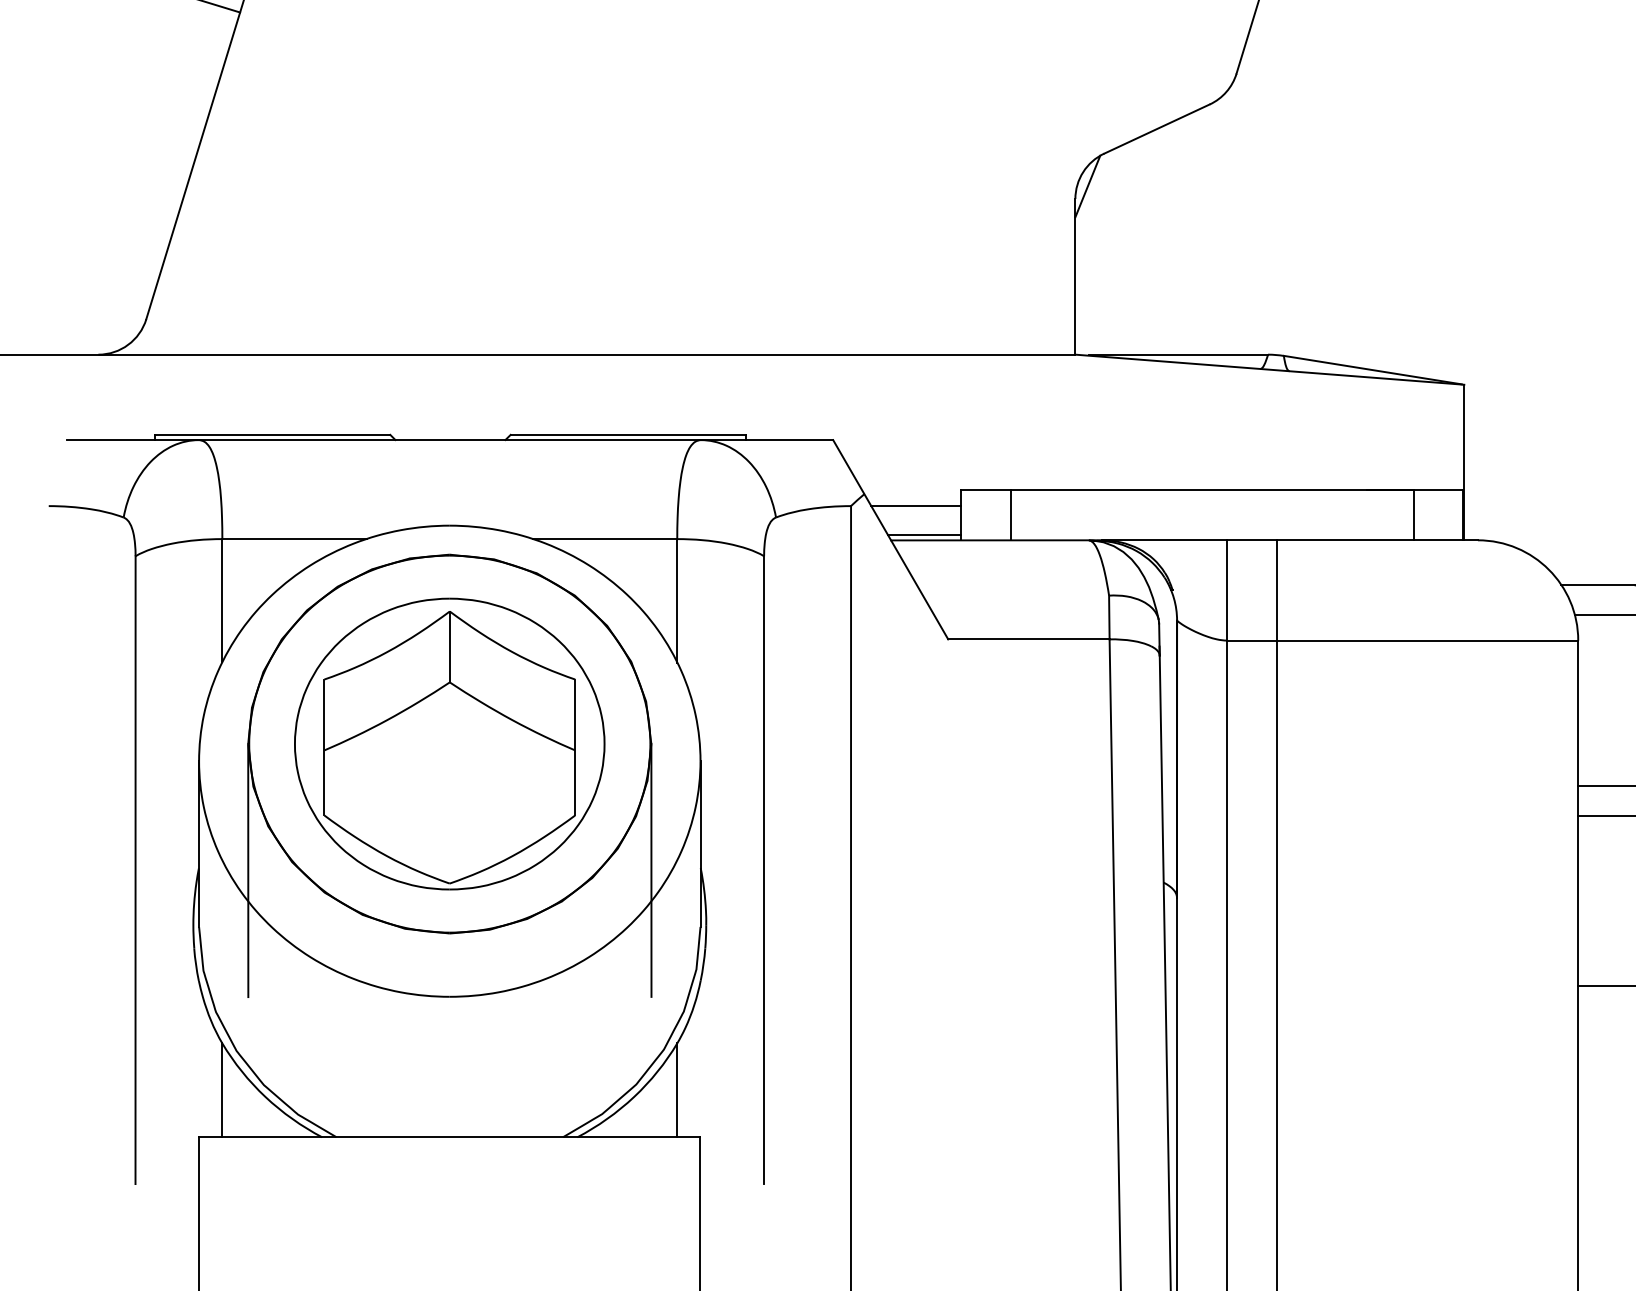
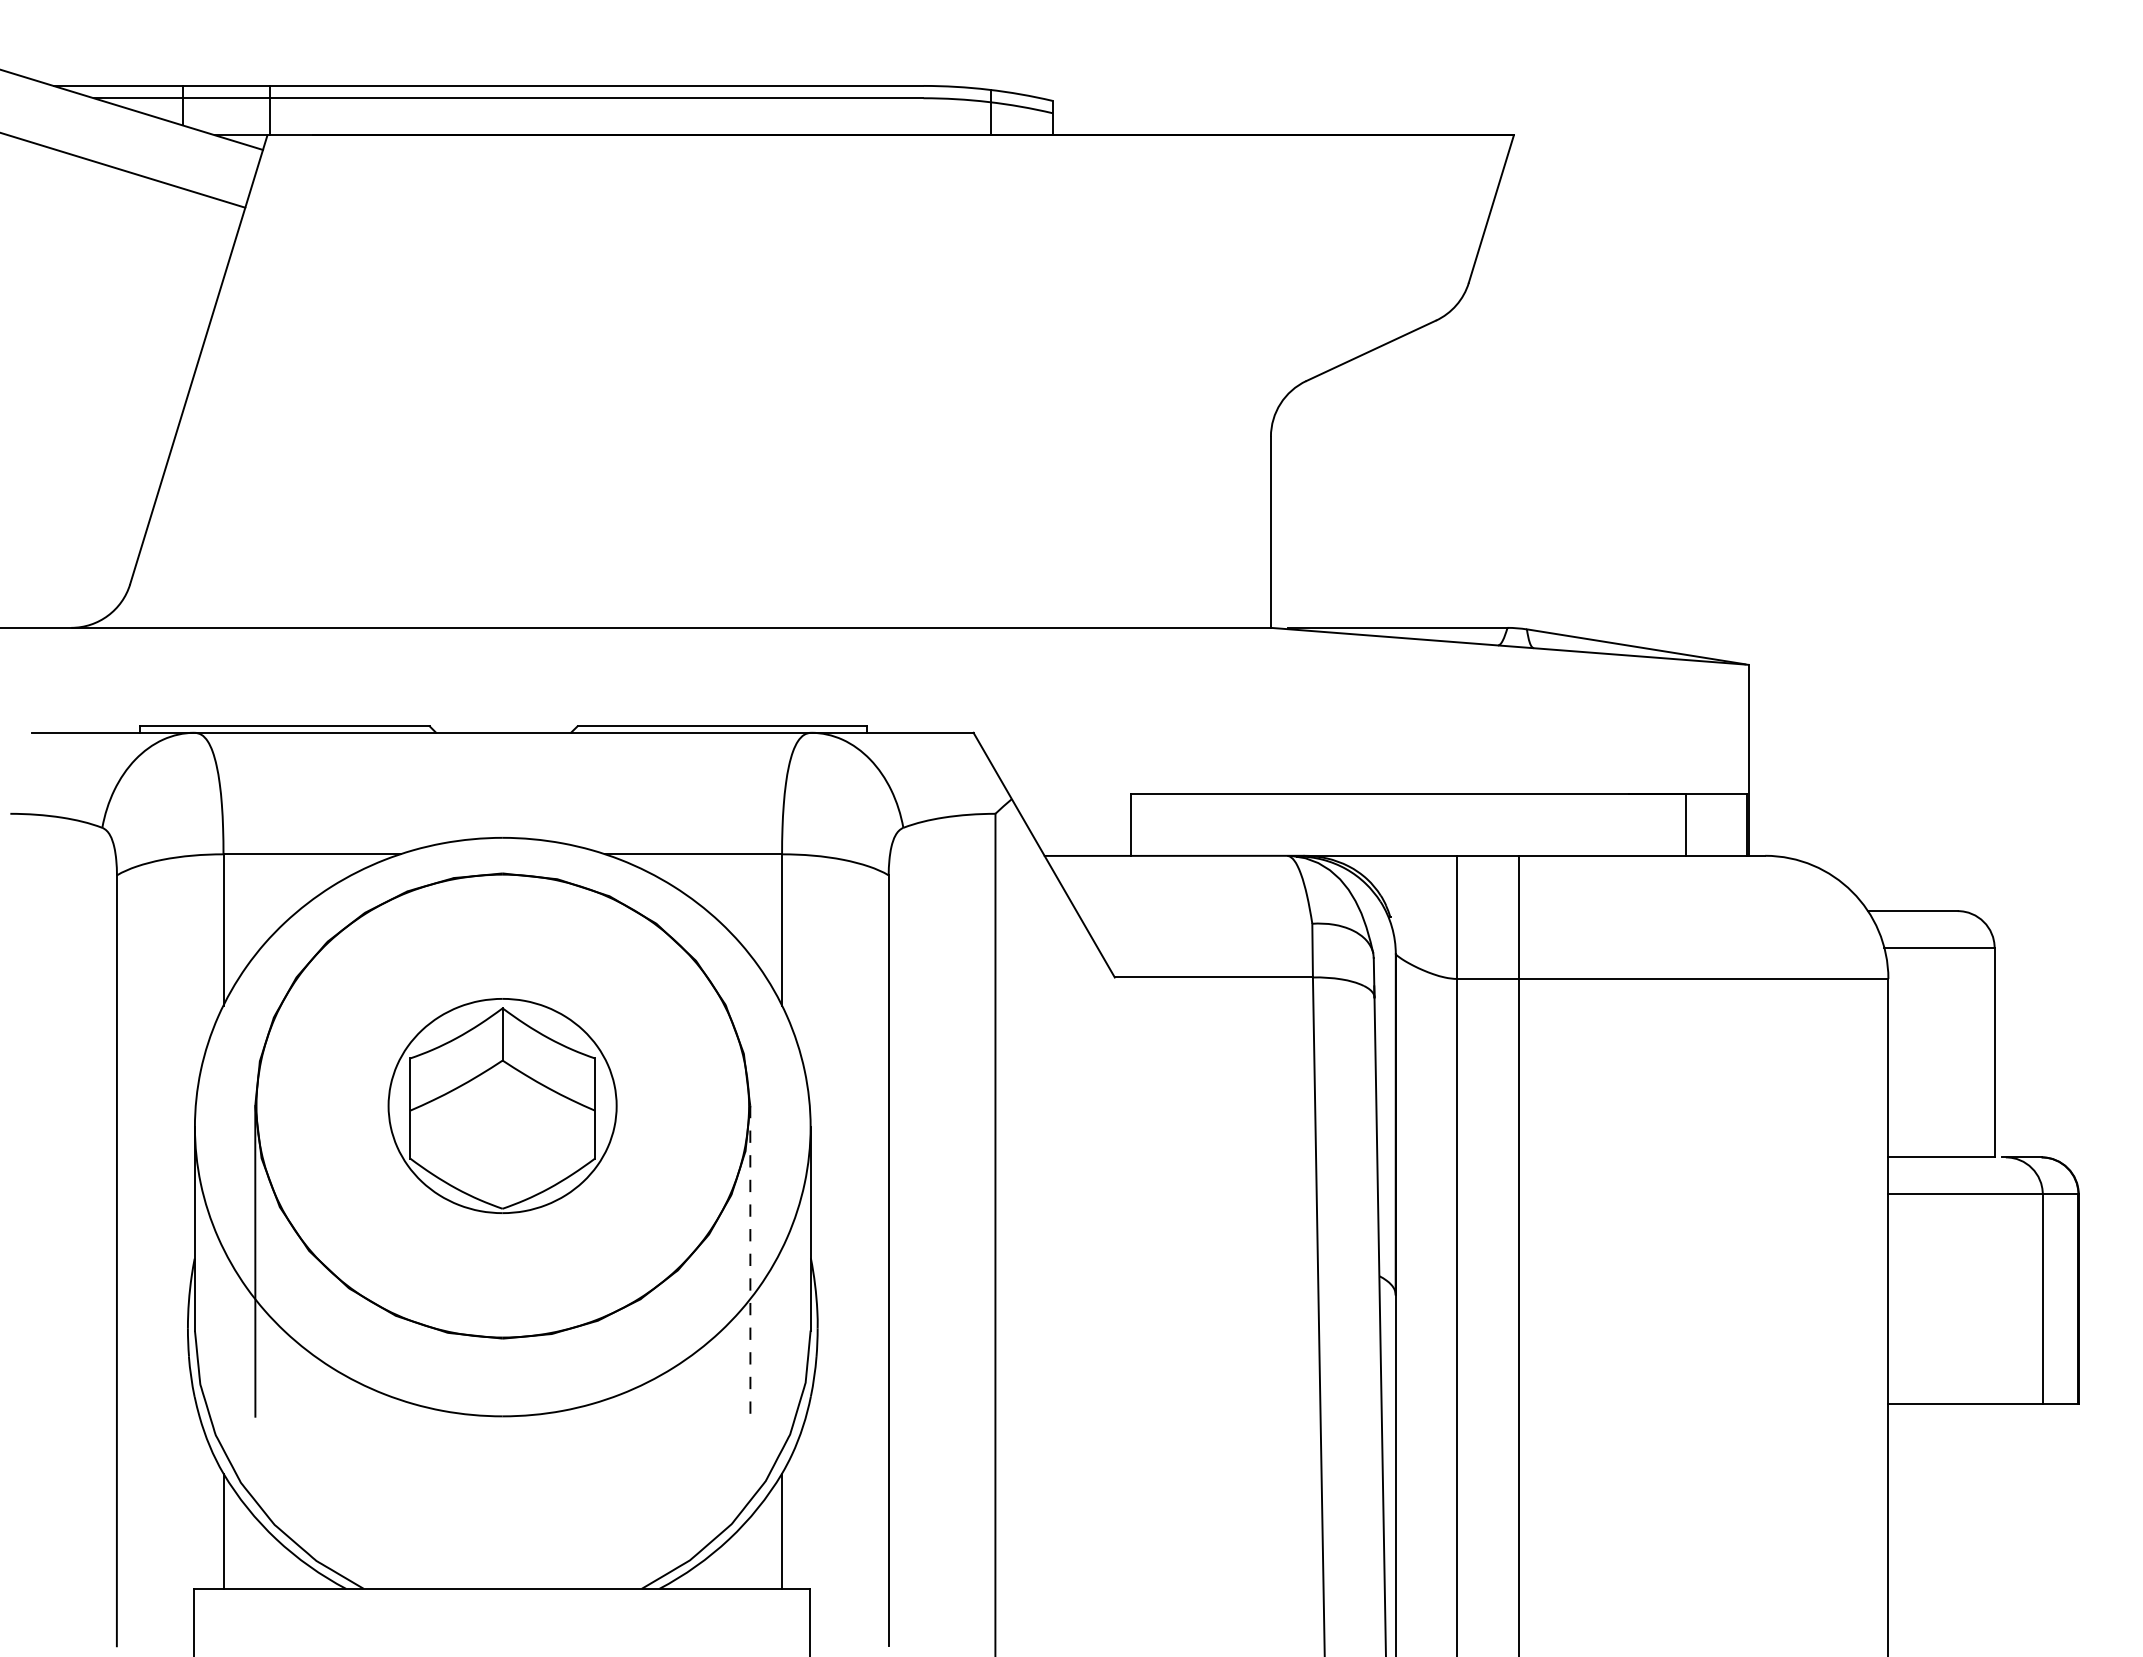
line: (1087, 186) -> (1285, 421), removed
line: (916, 505) -> (1075, 813), removed
line: (1010, 514) -> (1191, 824), removed
line: (925, 535) -> (1086, 849), removed
part: (449, 743) -> (502, 1105), size x0.6
line: (651, 870) -> (750, 1261), solid -> dashed

